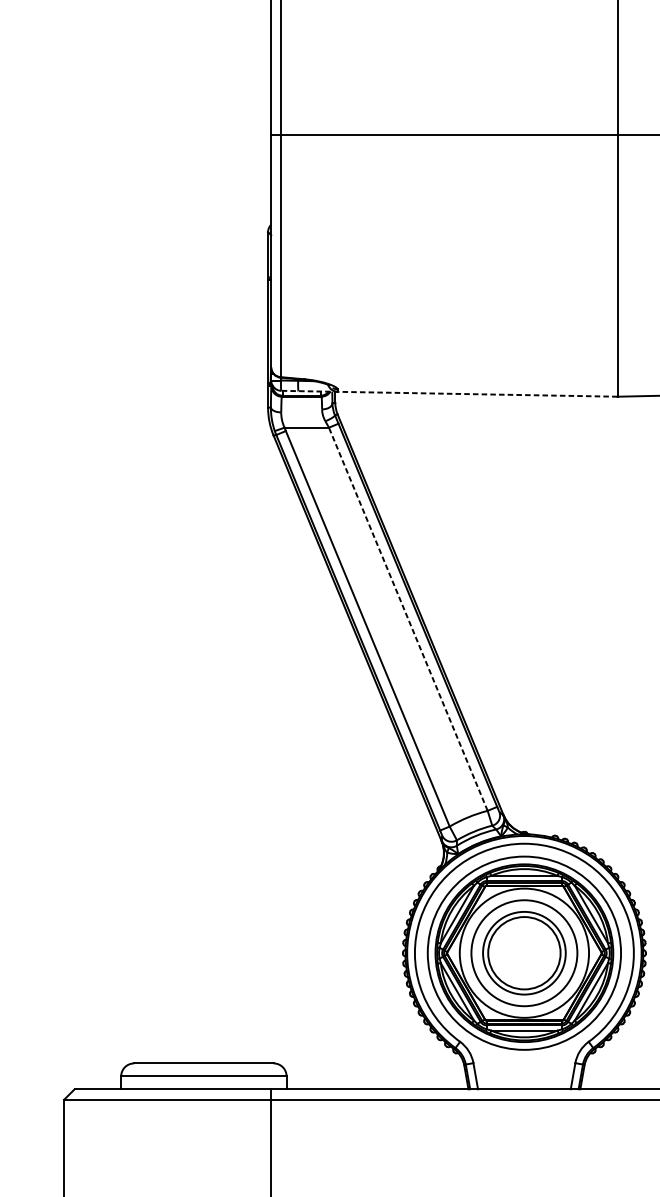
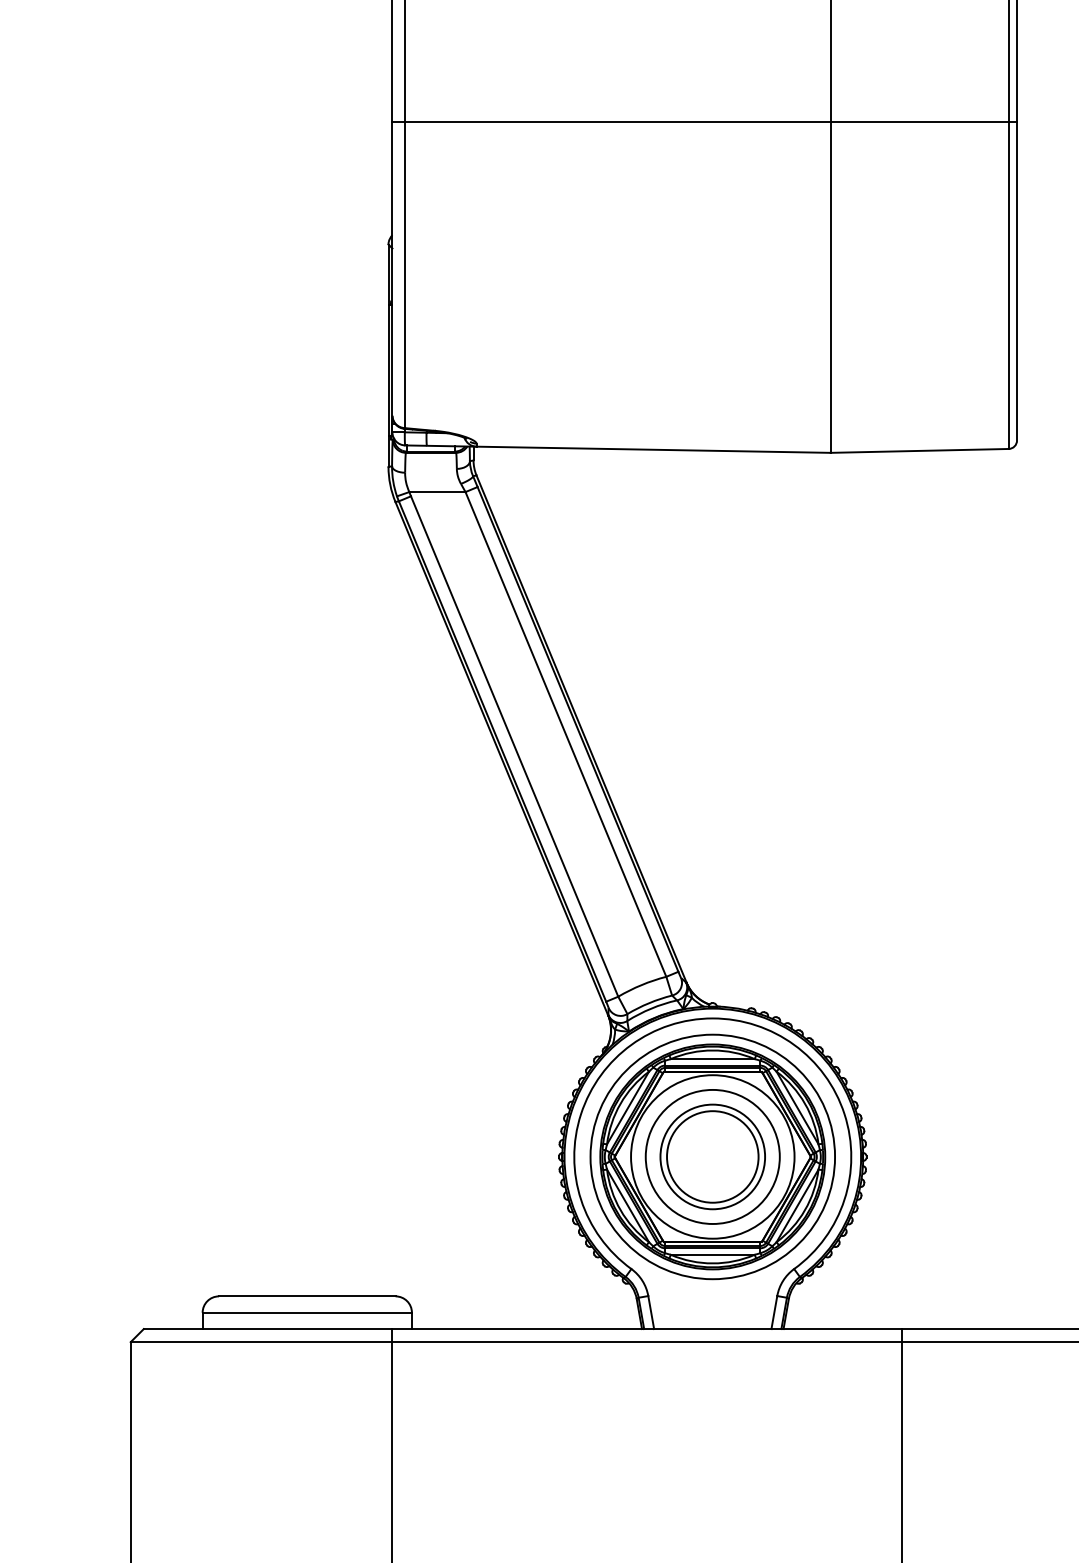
line: (449, 394) -> (617, 449), dashed -> solid
line: (407, 618) -> (565, 733), dashed -> solid

